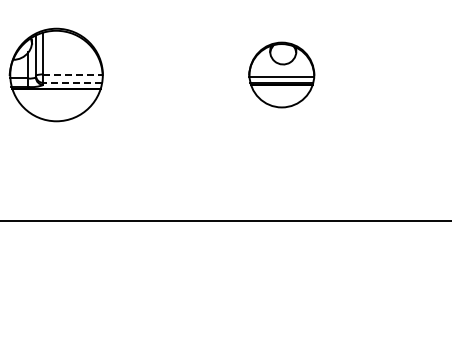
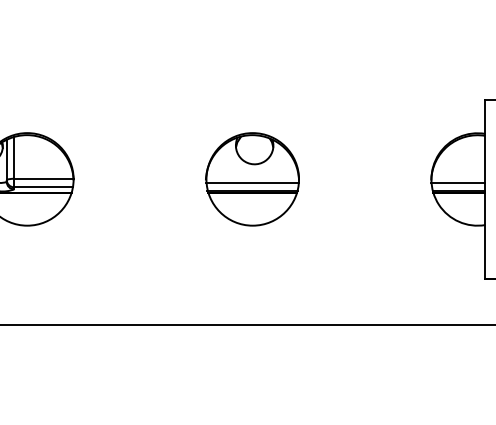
line: (72, 74) -> (43, 178), dashed -> solid
part: (281, 75) -> (252, 179), size x1.43
line: (72, 83) -> (43, 187), dashed -> solid

